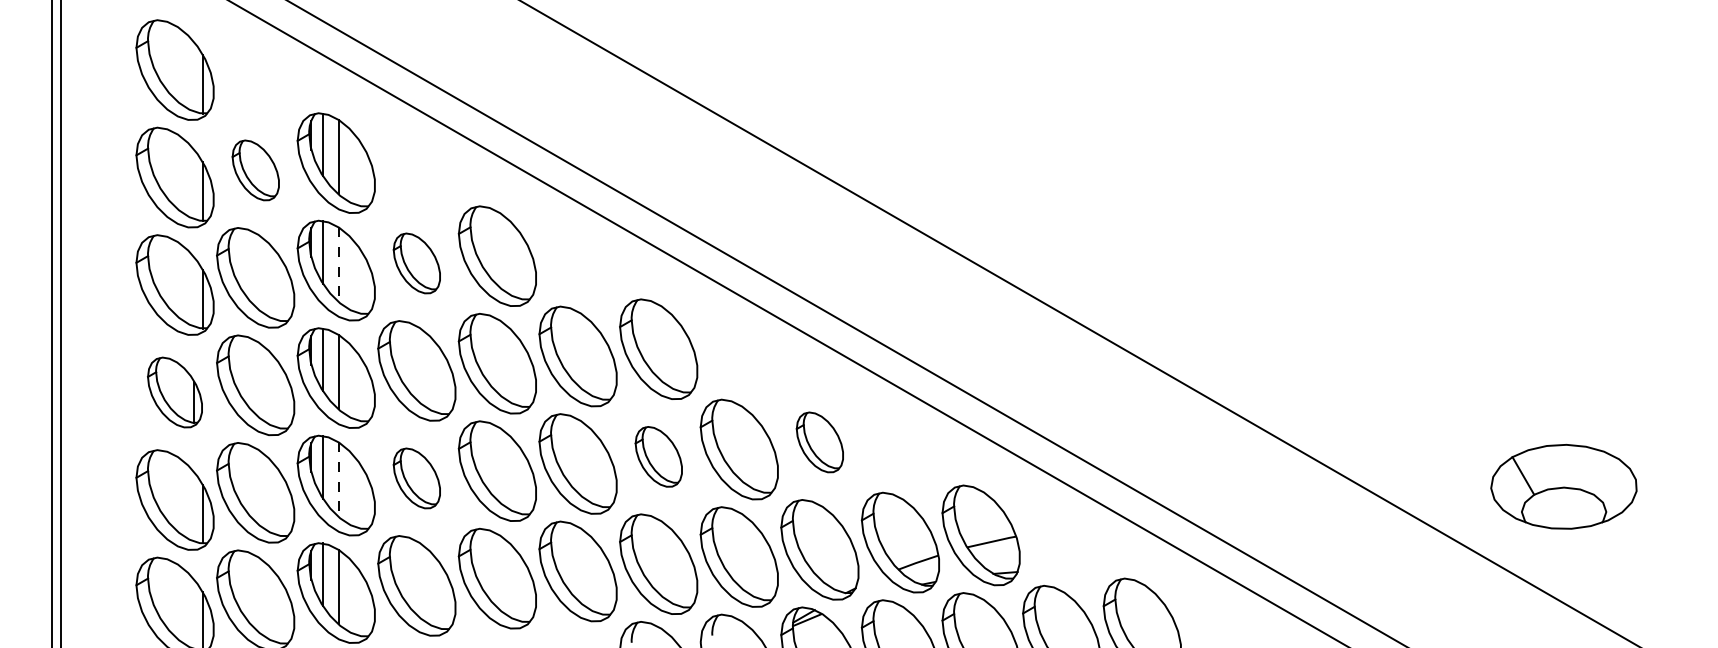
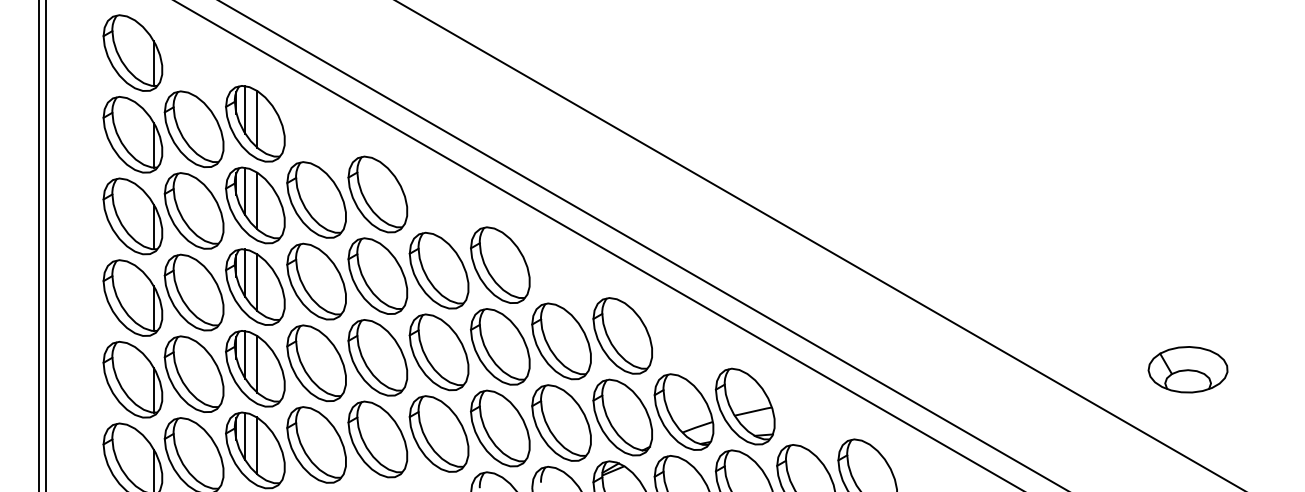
part: (255, 170) -> (194, 129), size x1.67
part: (416, 263) -> (316, 200), size x1.67
line: (338, 265) -> (257, 201), dashed -> solid
part: (174, 392) -> (132, 298), size x1.43
part: (819, 442) -> (622, 336), size x1.67
part: (658, 456) -> (500, 346), size x1.67
part: (416, 478) -> (316, 363), size x1.67
line: (338, 480) -> (257, 364), dashed -> solid
part: (1563, 486) -> (1187, 369), size x0.71

